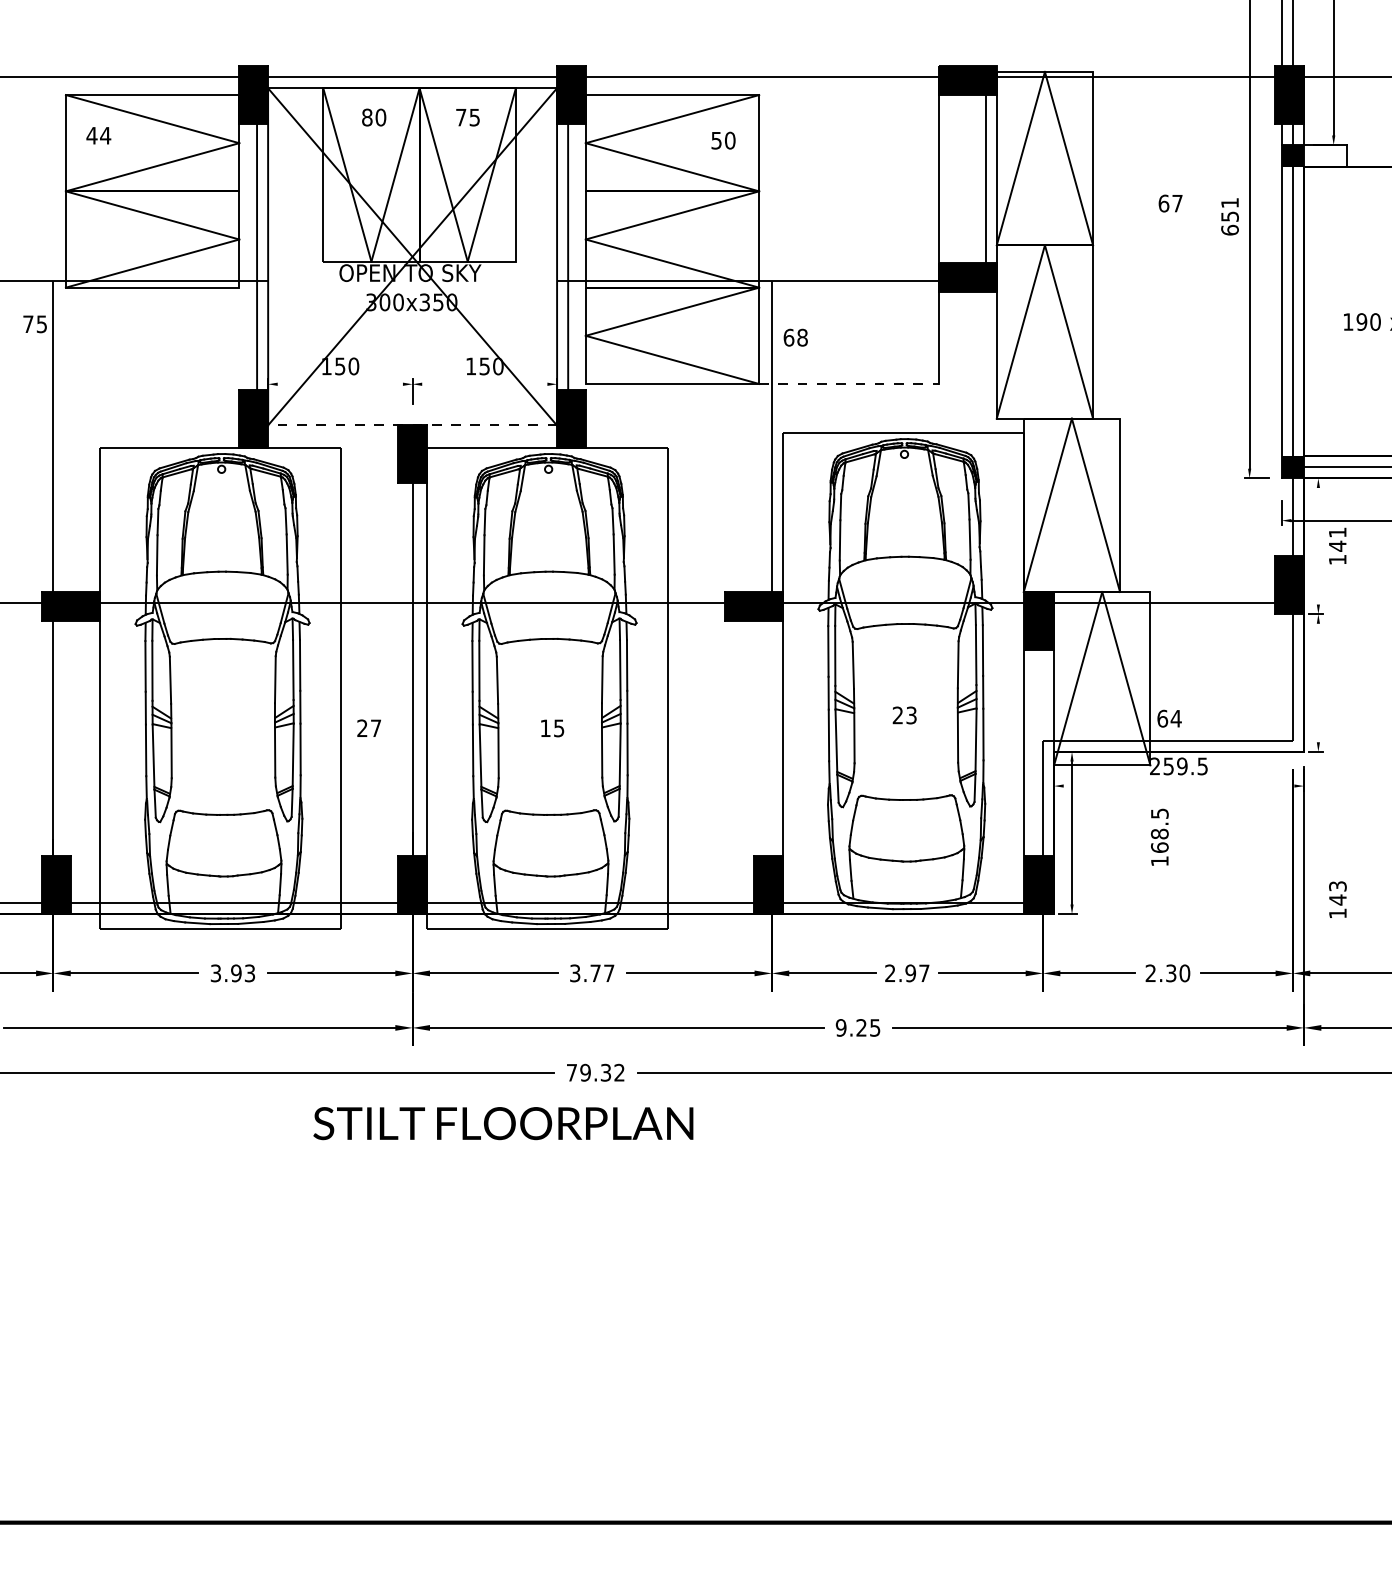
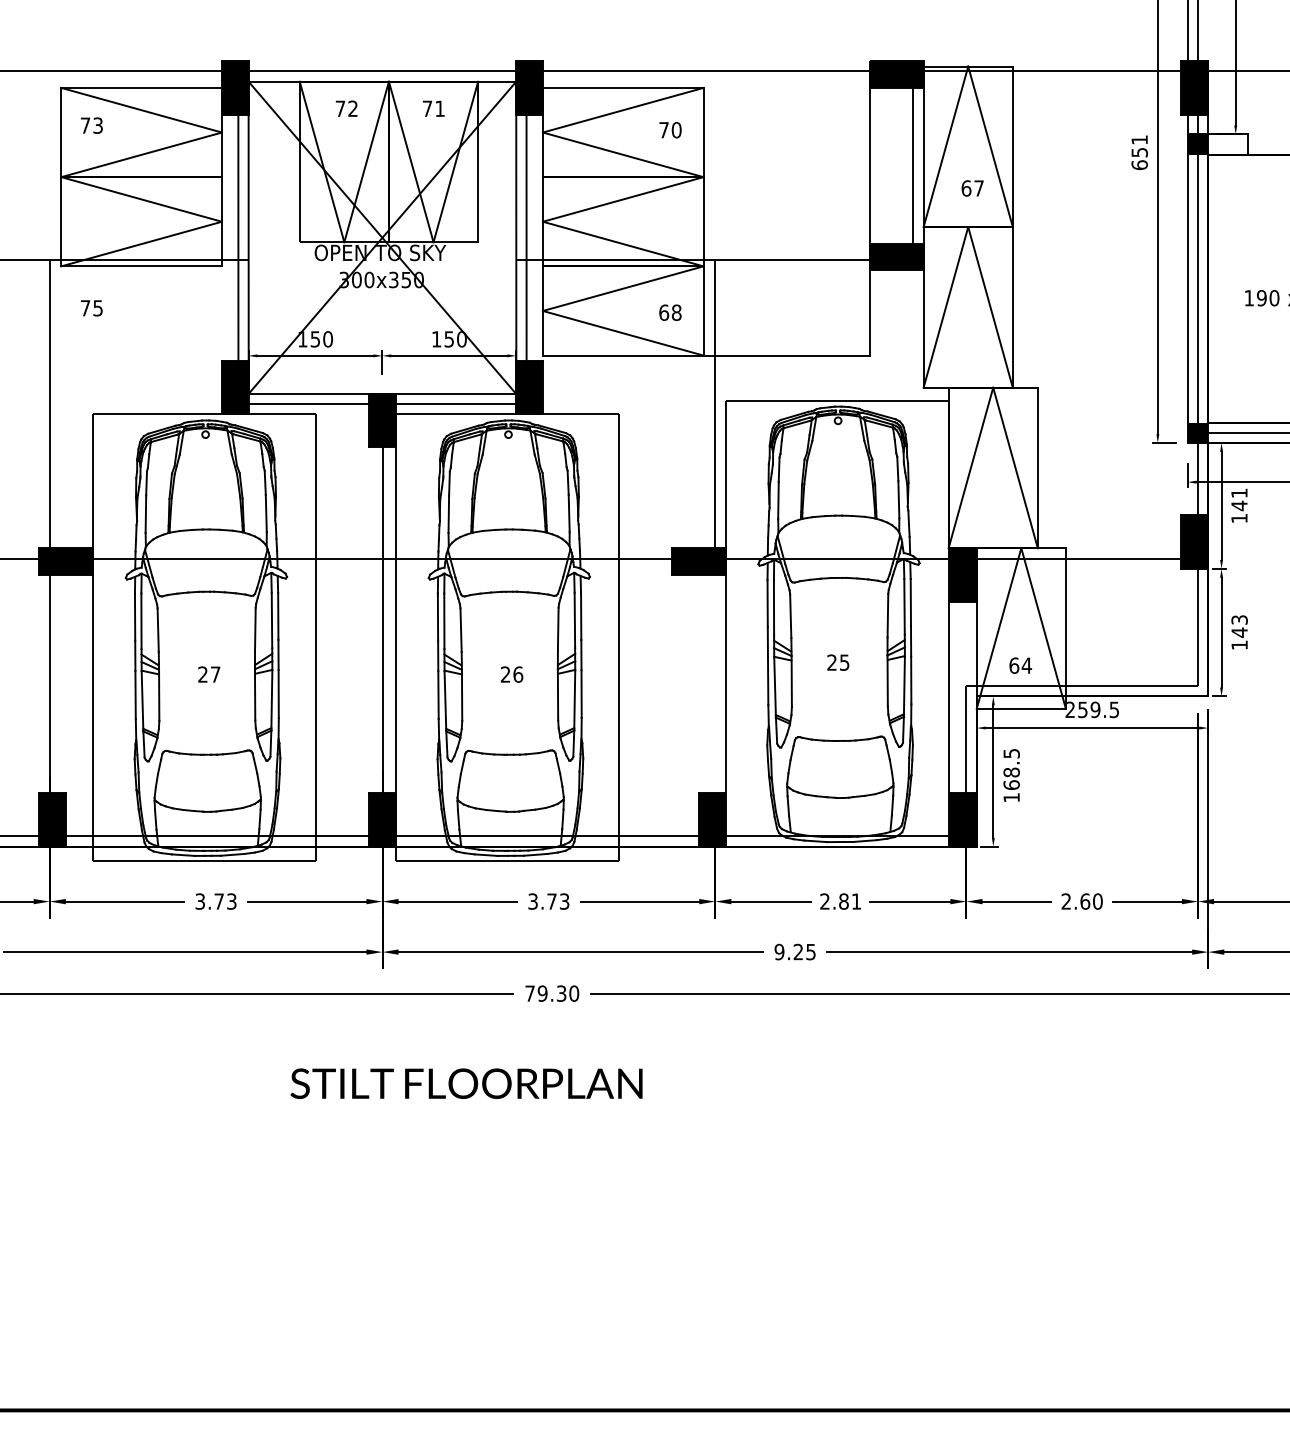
text: (373, 117) -> (346, 108), 80 -> 72
text: (474, 117) -> (439, 108), 75 -> 71
text: (98, 135) -> (91, 125), 44 -> 73
text: (715, 140) -> (663, 130), 50 -> 70
text: (1170, 203) -> (972, 188), moved
text: (1229, 216) -> (1139, 152), moved
text: (34, 324) -> (91, 308), moved
text: (795, 337) -> (670, 312), moved
line: (340, 383) -> (315, 355), added
line: (484, 383) -> (449, 355), added
line: (849, 383) -> (787, 355), dashed -> solid
line: (412, 424) -> (382, 393), dashed -> solid
line: (412, 436) -> (382, 404), added
line: (1318, 545) -> (1221, 505), added
line: (1318, 682) -> (1221, 632), added
text: (911, 714) -> (844, 661), 23 -> 25
text: (1169, 718) -> (1020, 665), moved
text: (369, 728) -> (209, 674), moved
text: (551, 728) -> (511, 674), 15 -> 26
line: (1179, 786) -> (1092, 728), added
text: (1159, 837) -> (1011, 775), moved
text: (1337, 899) -> (1239, 632), moved
text: (236, 973) -> (219, 901), 3.93 -> 3.73
text: (609, 973) -> (564, 901), 3.77 -> 3.73
text: (917, 973) -> (850, 901), 2.97 -> 2.81
text: (1171, 973) -> (1085, 901), 2.30 -> 2.60
text: (619, 1072) -> (574, 993), 79.32 -> 79.30
text: (503, 1123) -> (466, 1083), moved

